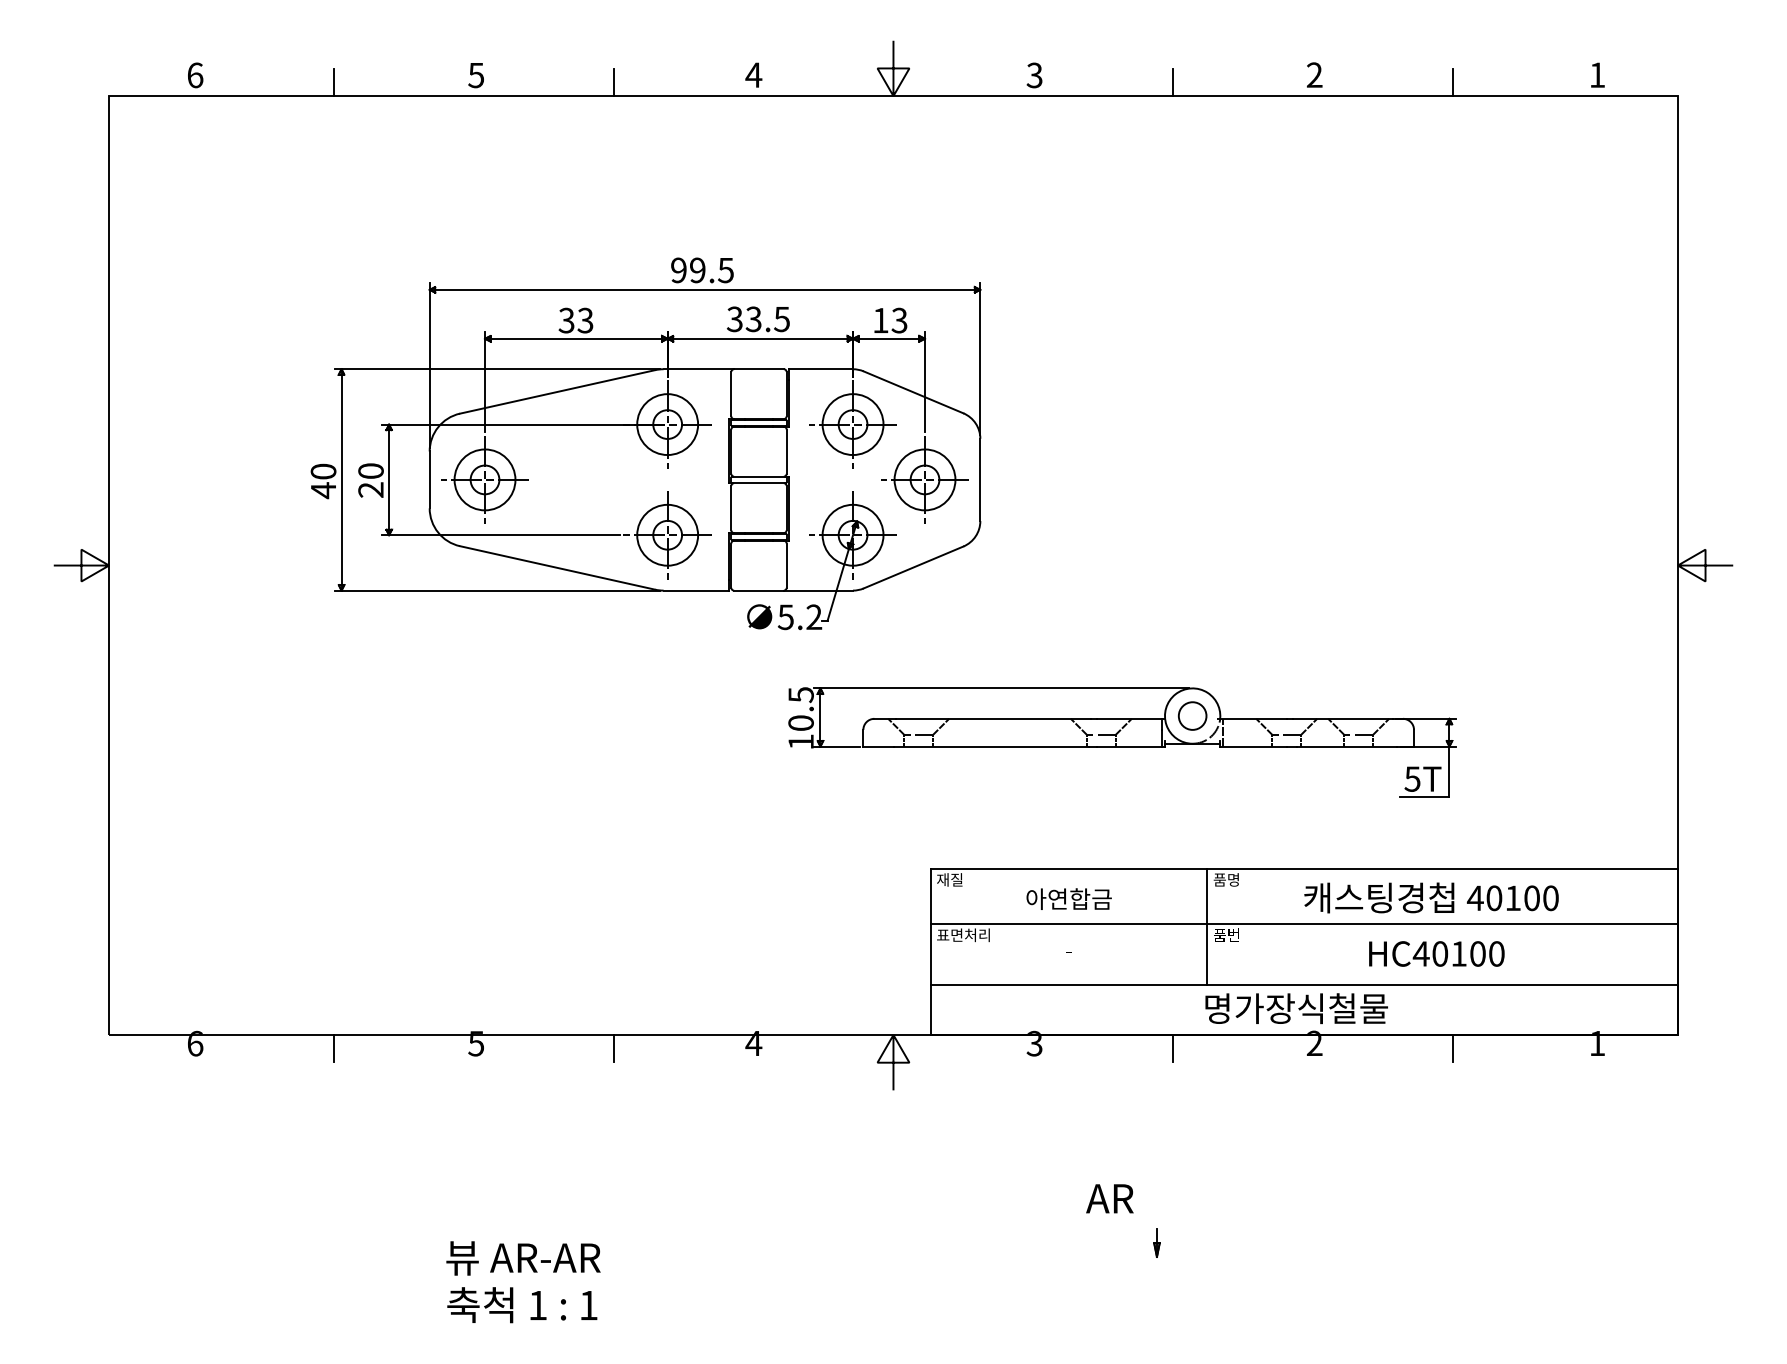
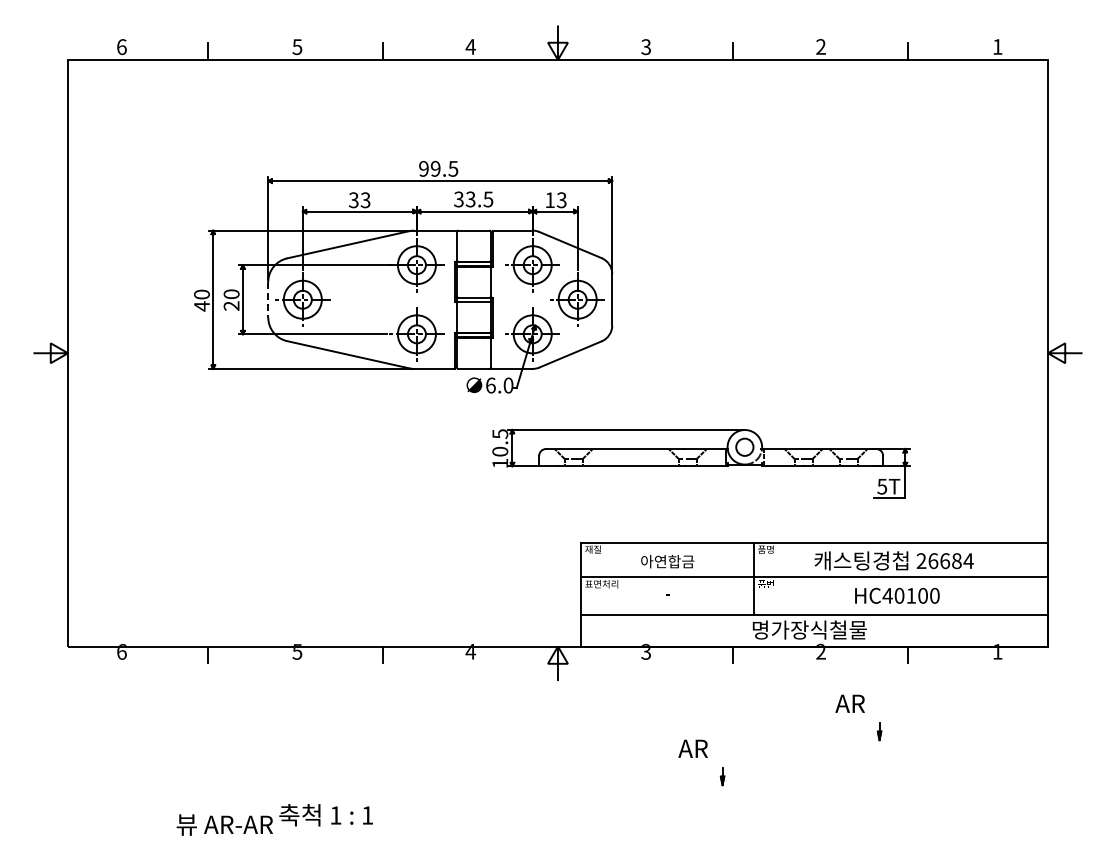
line: (430, 479) -> (268, 299), solid -> dashed
text: (799, 617) -> (499, 385), 5.2 -> 6.0
text: (1512, 898) -> (944, 561), 40100 -> 26684
part: (1368, 1140) -> (854, 712), added
text: (522, 1257) -> (224, 824), moved

